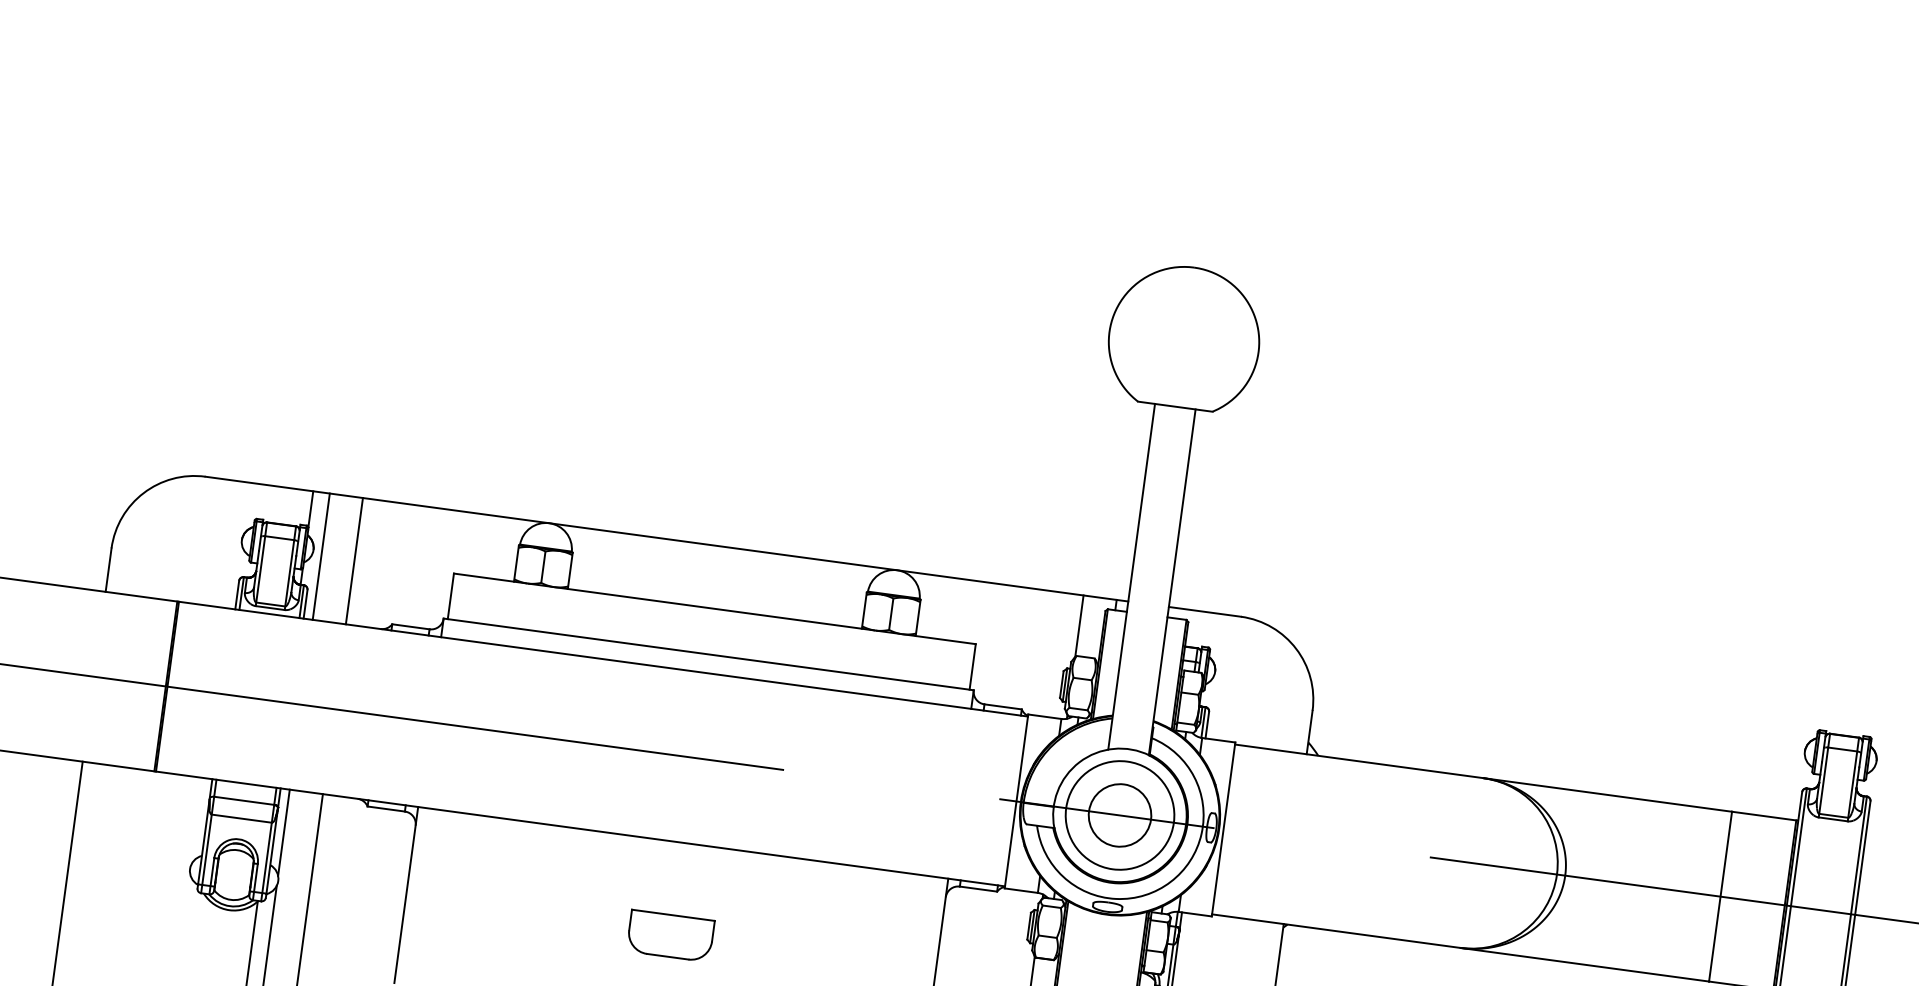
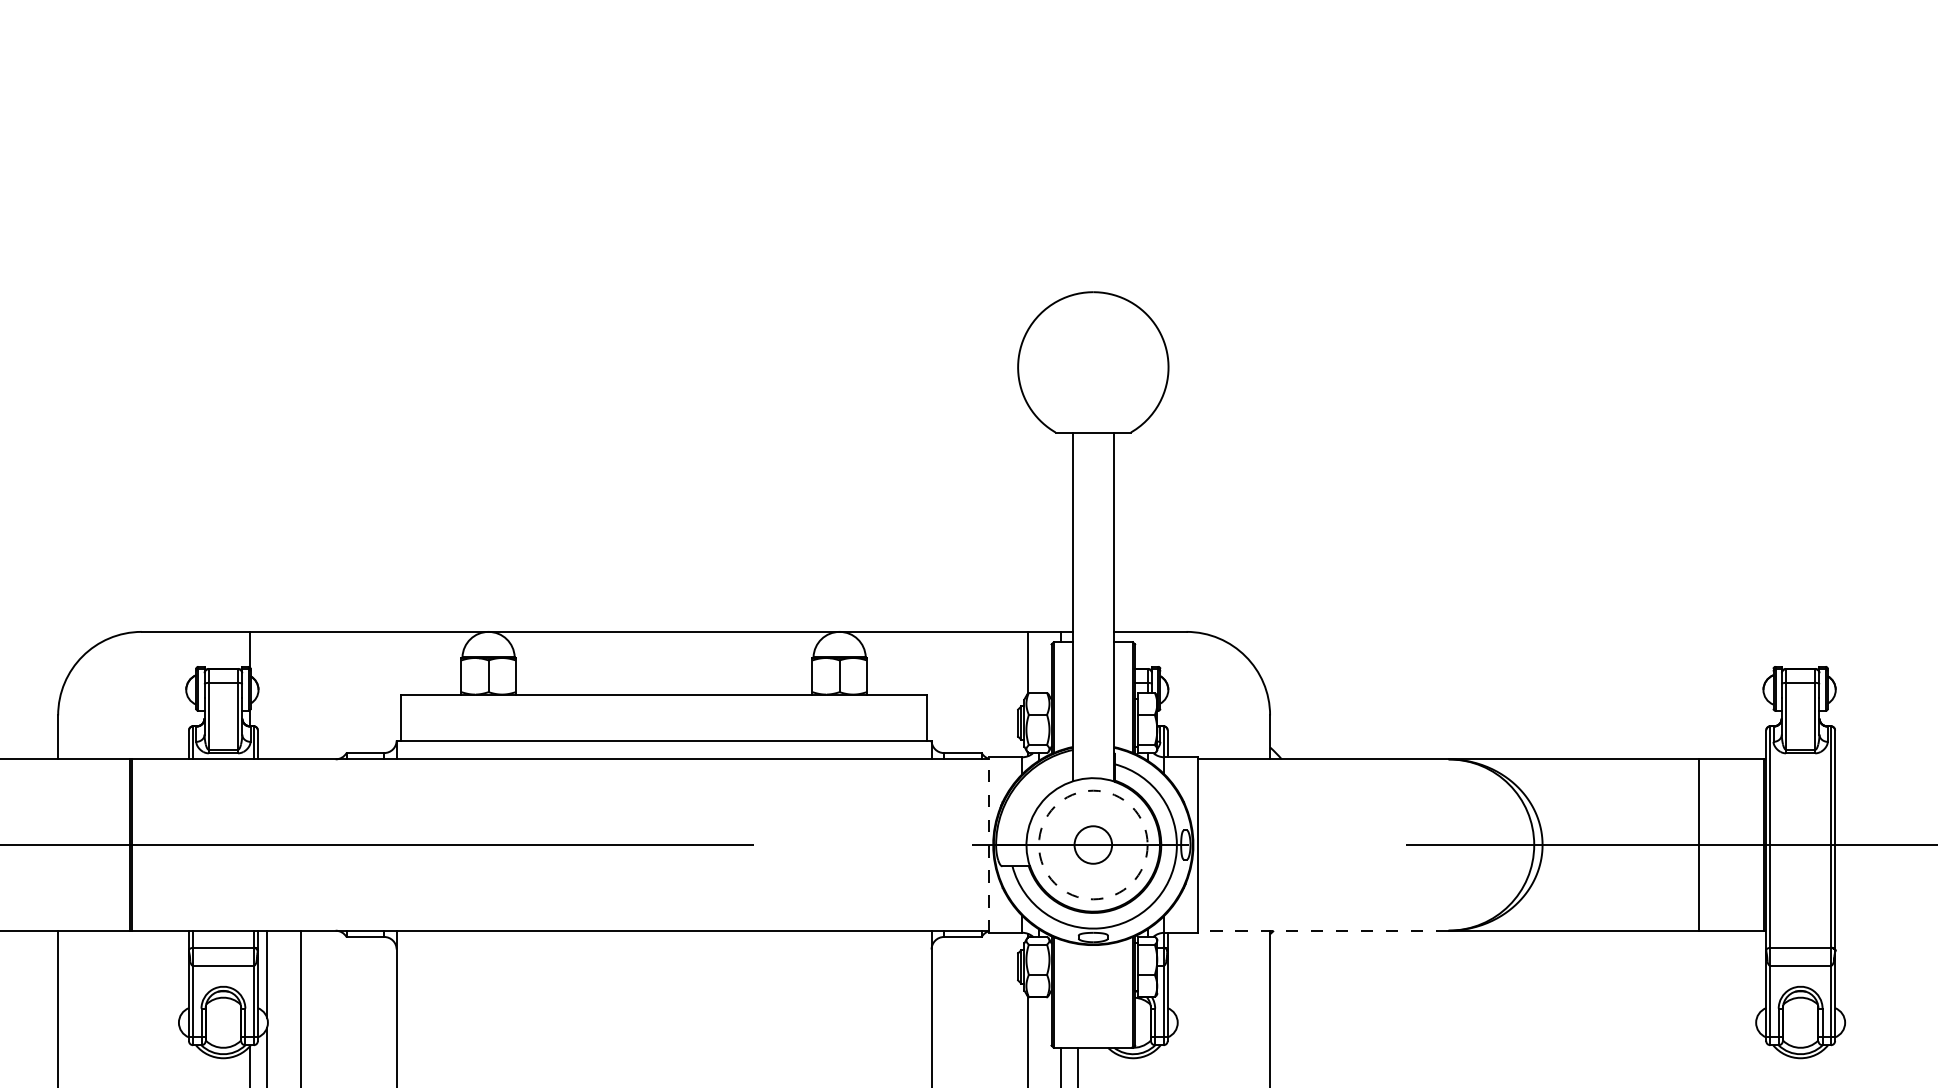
line: (321, 556) -> (267, 695), removed
line: (354, 561) -> (300, 695), removed
line: (1016, 801) -> (988, 845), solid -> dashed
circle: (1120, 814) -> (1093, 844), size x0.6
circle: (1120, 814) -> (1093, 844), solid -> dashed
line: (1335, 930) -> (1322, 930), solid -> dashed
part: (670, 935) -> (663, 1024), removed

